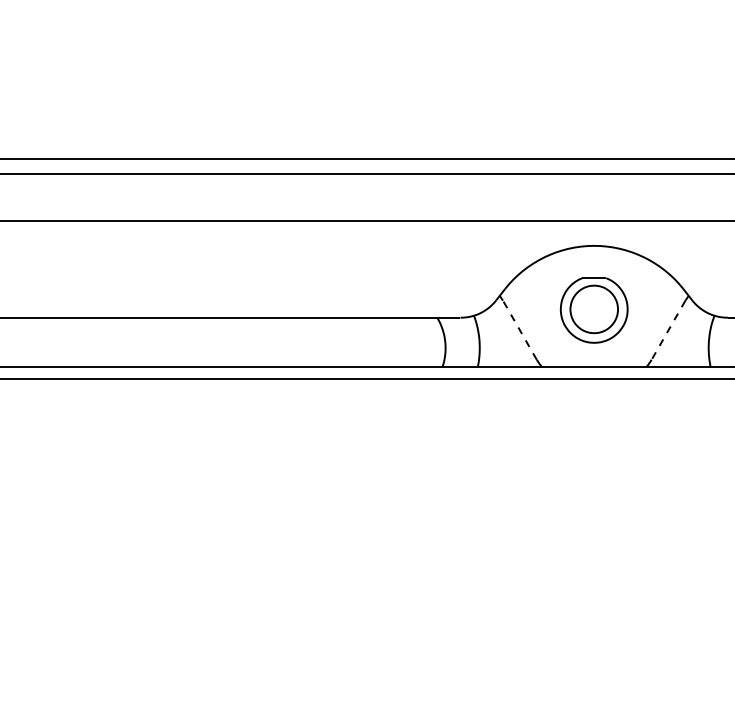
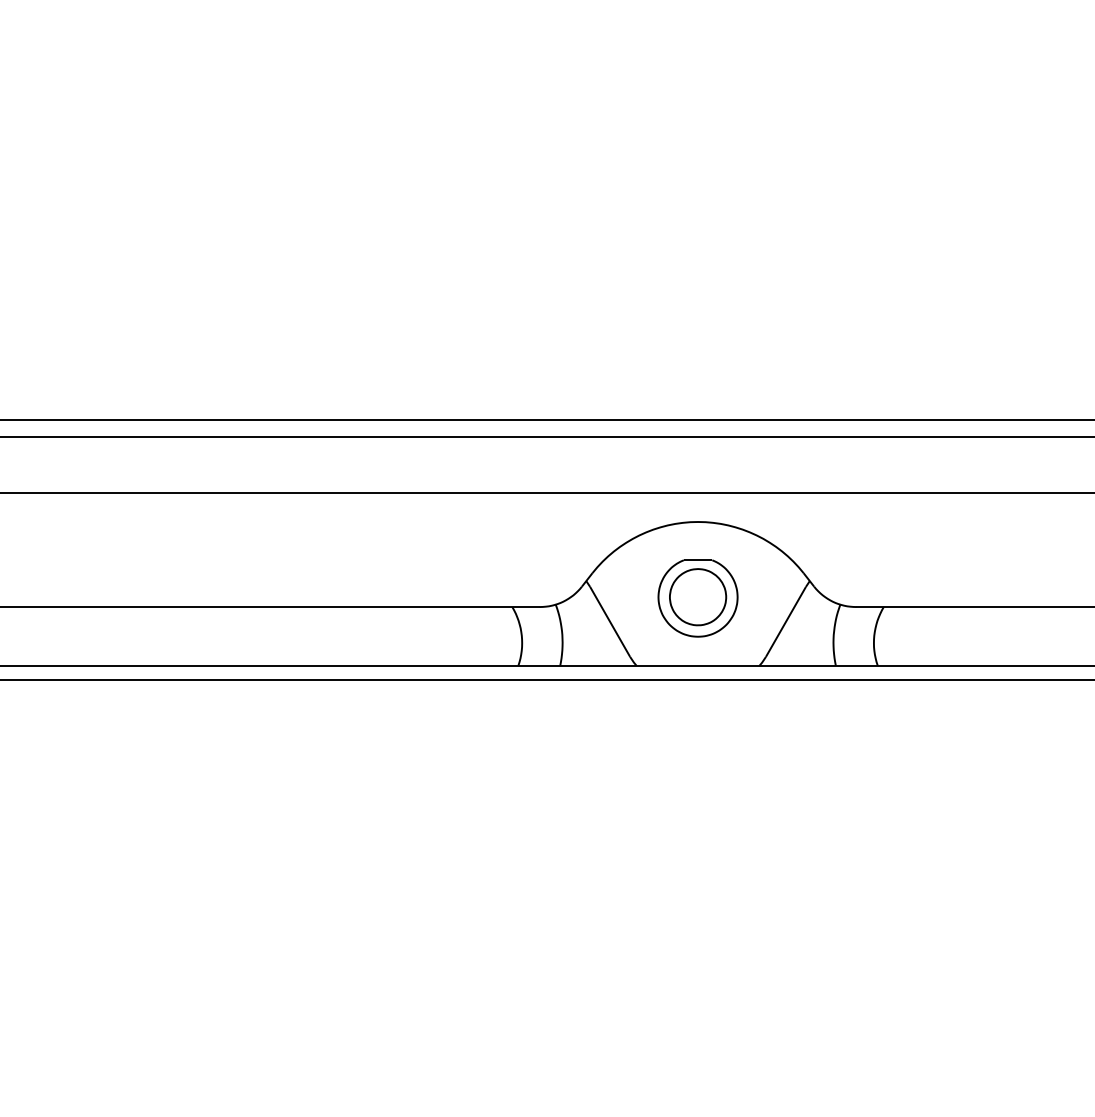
line: (519, 329) -> (609, 621), dashed -> solid
line: (668, 330) -> (785, 622), dashed -> solid

